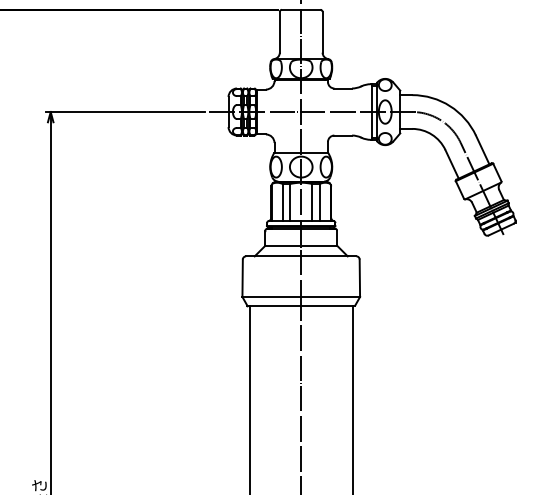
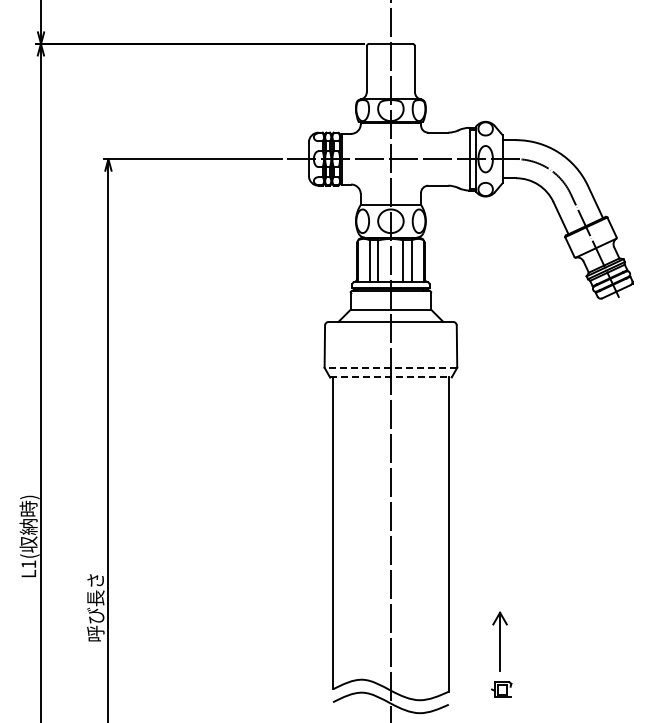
line: (300, 296) -> (390, 367), solid -> dashed
line: (300, 305) -> (390, 377), solid -> dashed

